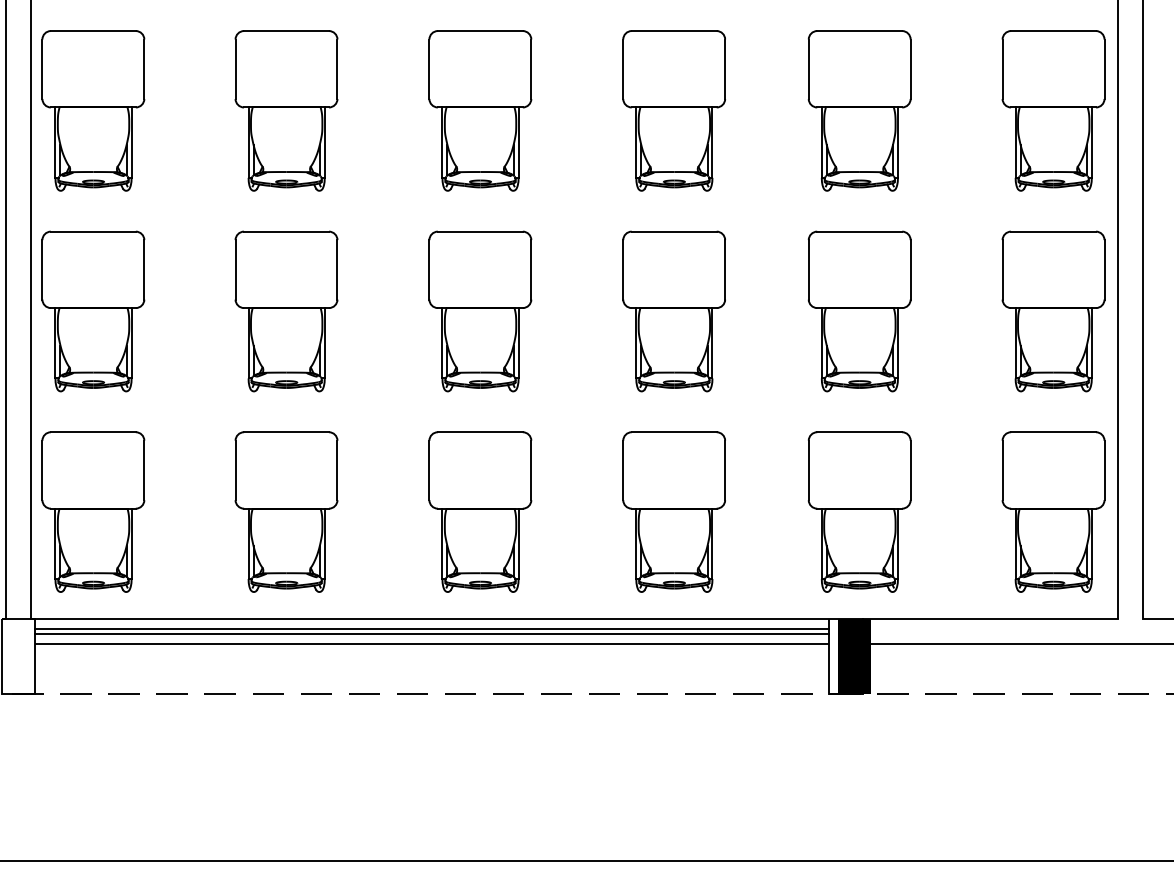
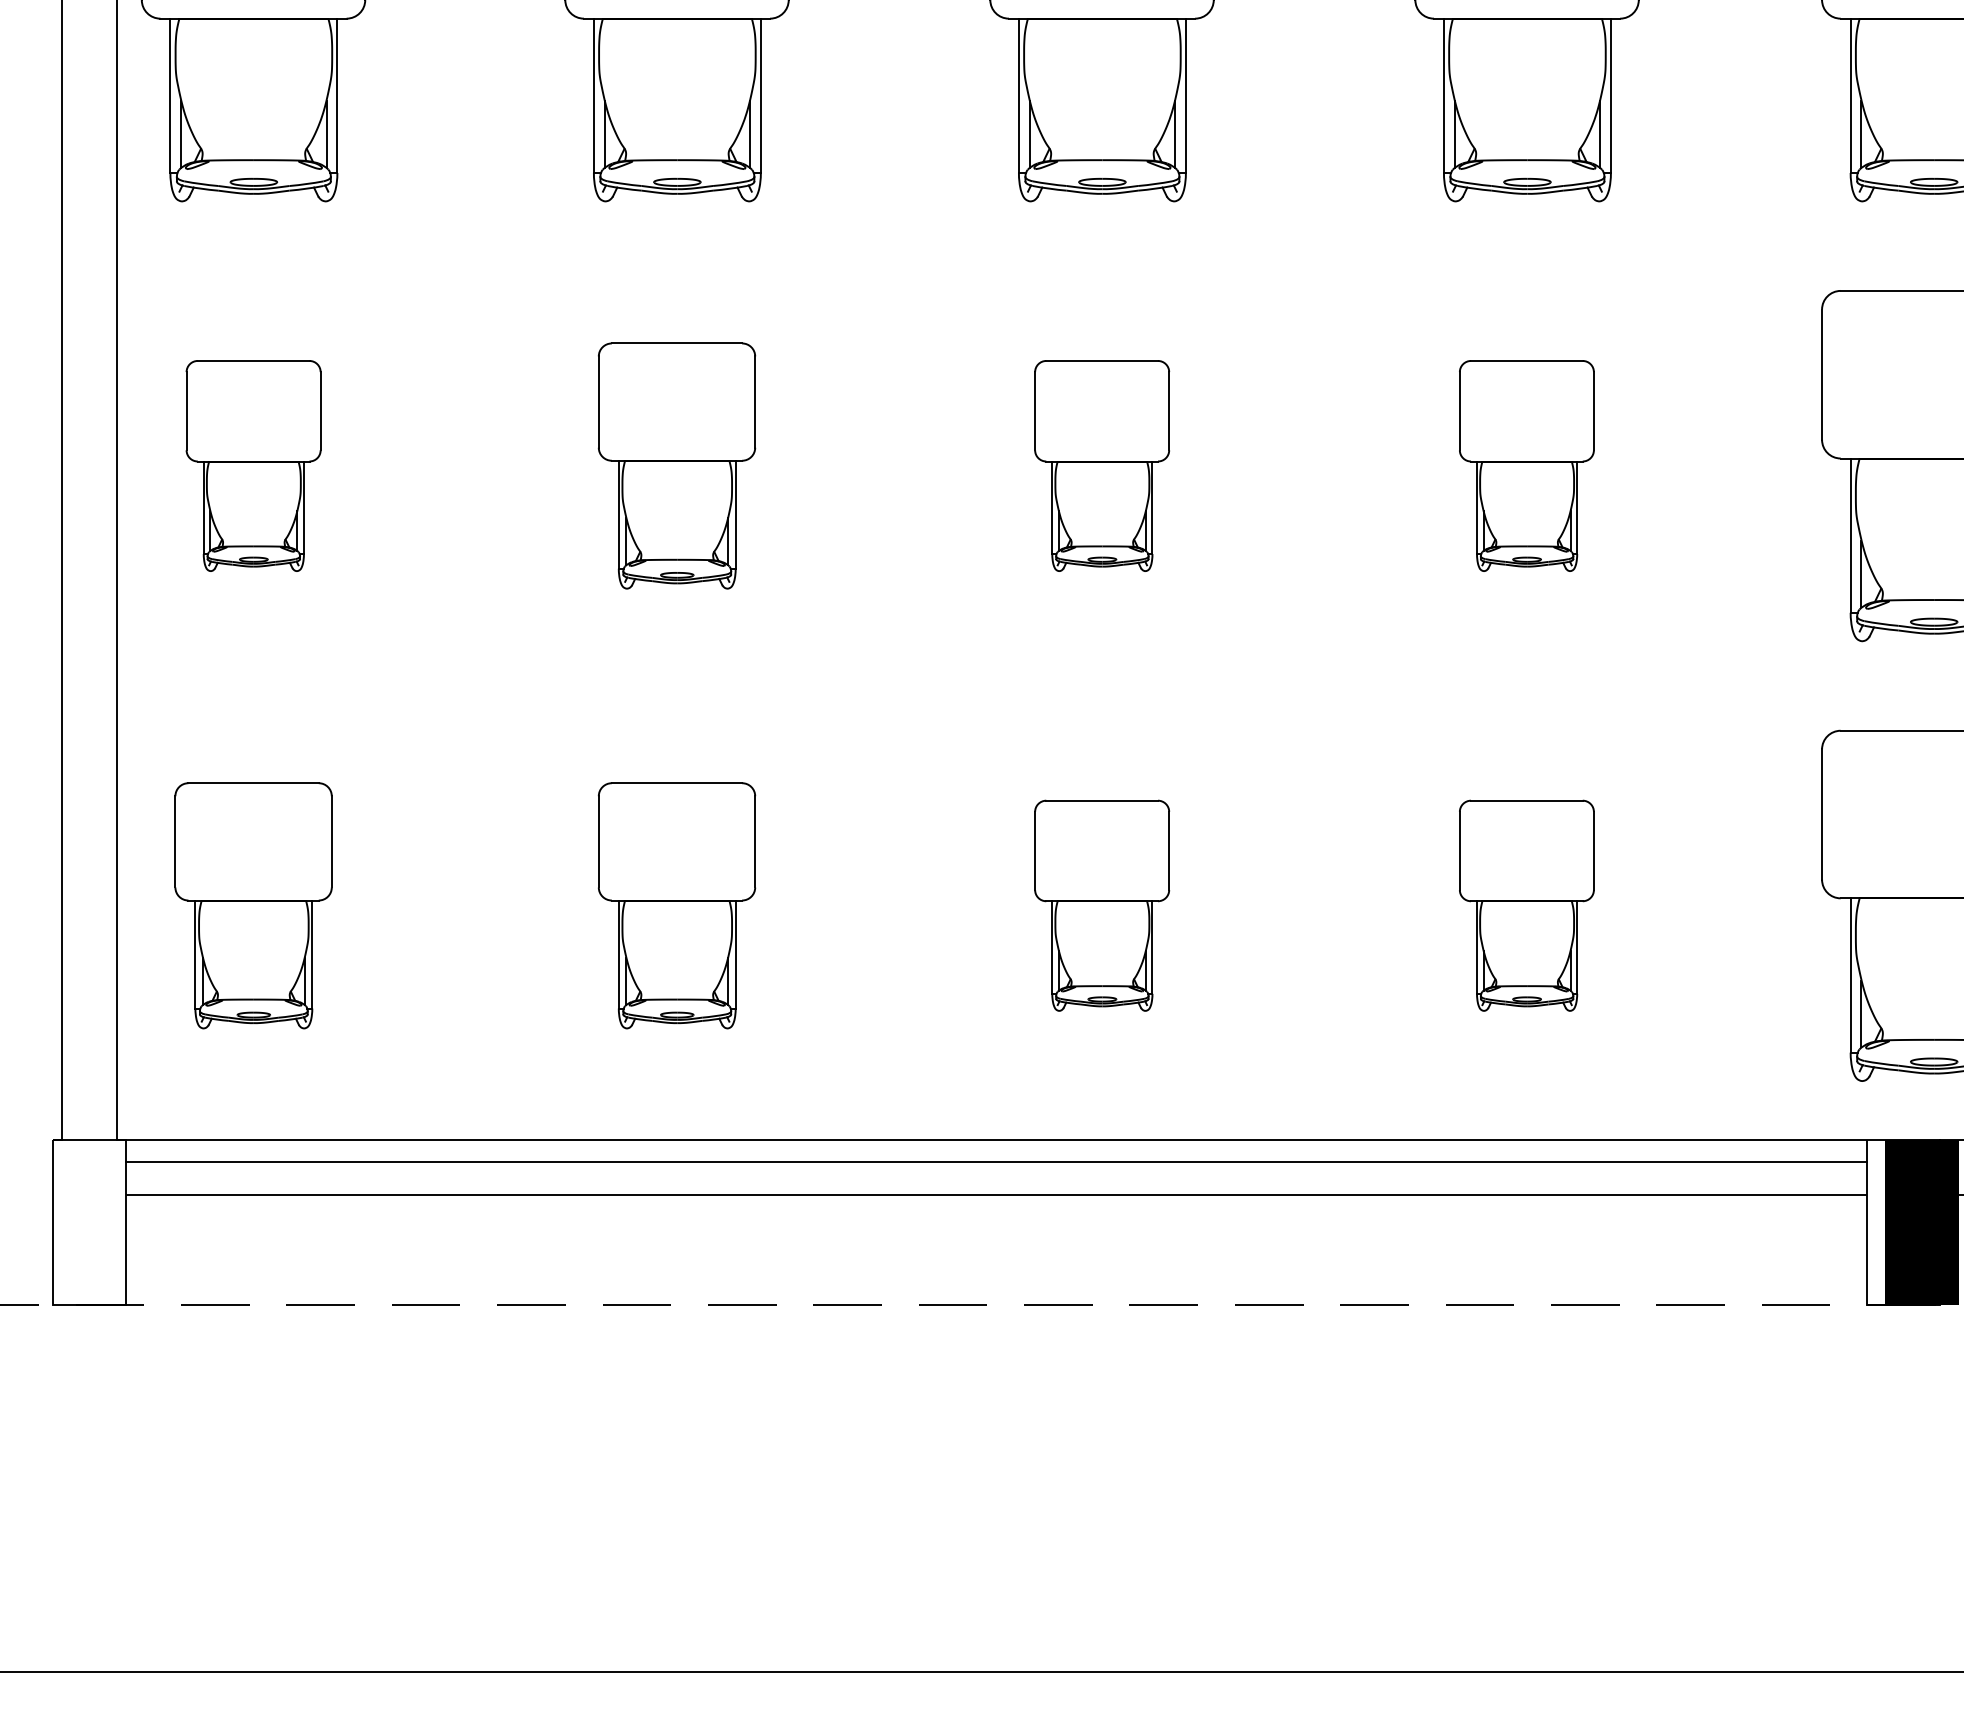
part: (93, 311) -> (253, 466), size x0.6
part: (286, 311) -> (676, 466), size x0.7
part: (480, 311) -> (1102, 466), size x0.6
part: (673, 311) -> (1525, 466), size x0.6
part: (93, 511) -> (253, 904), size x0.7
part: (286, 511) -> (676, 904), size x0.7
part: (480, 511) -> (1102, 904), size x0.6
part: (673, 511) -> (1525, 904), size x0.6
line: (432, 634) -> (997, 1174), removed

